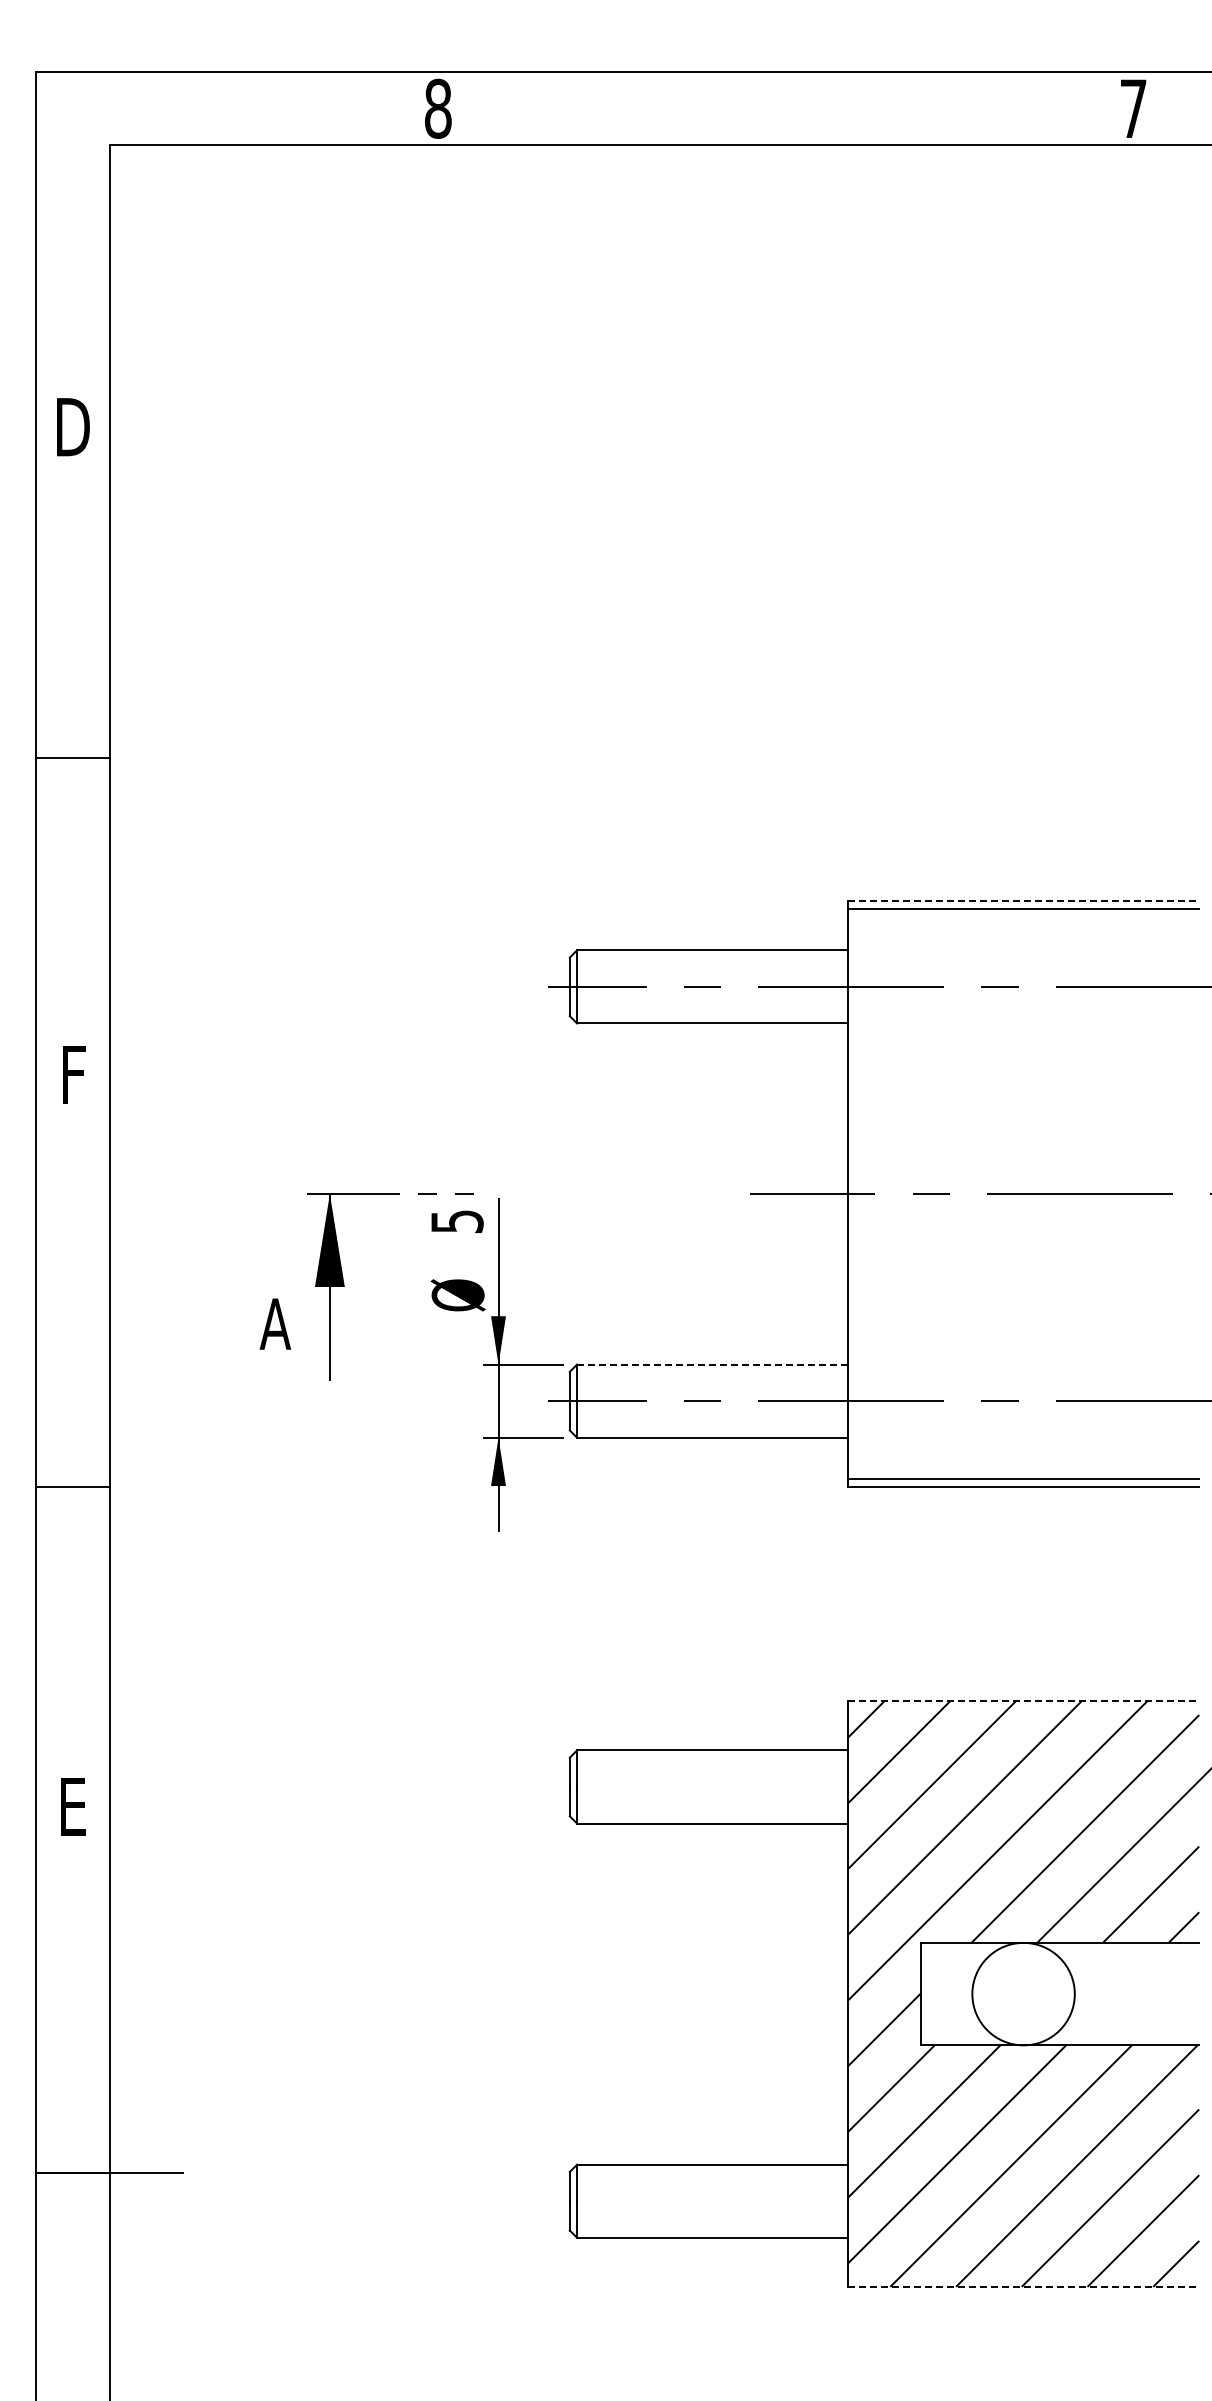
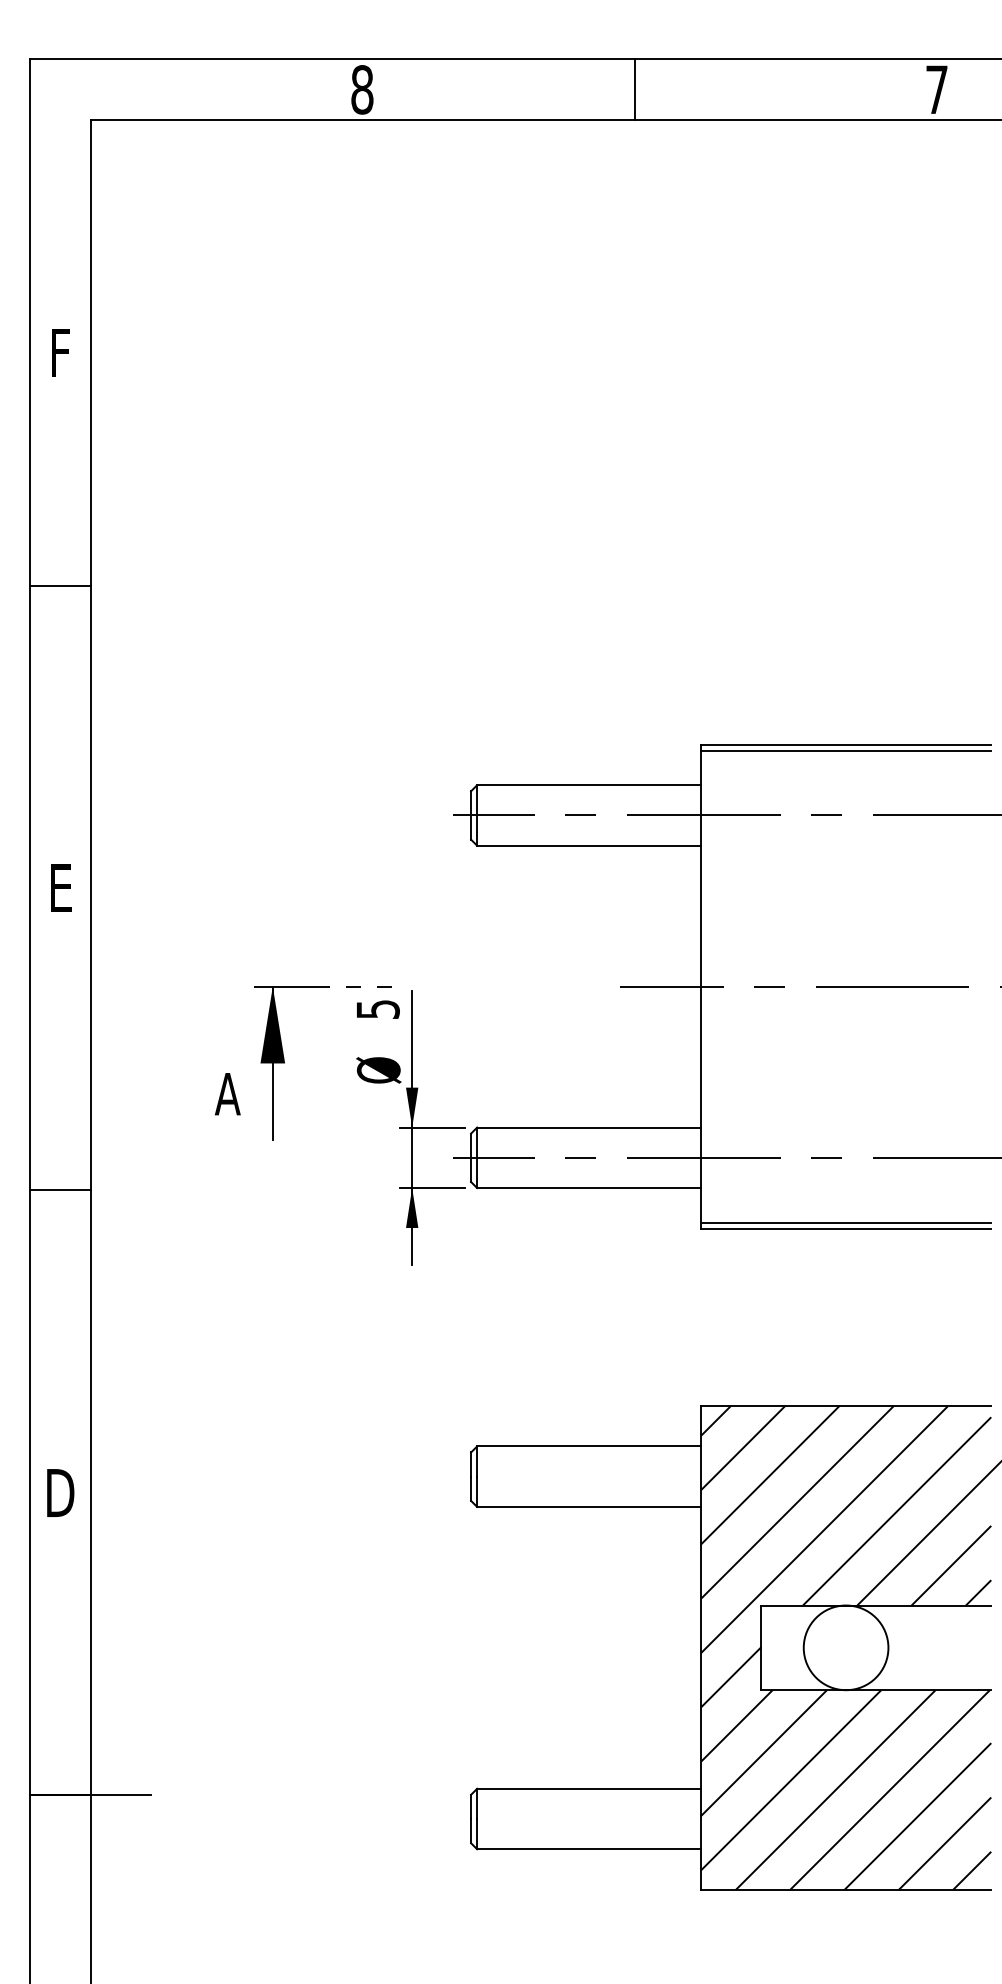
line: (768, 108) -> (635, 89), added
text: (73, 427) -> (60, 353), D -> F
line: (72, 757) -> (60, 585), moved
line: (1023, 901) -> (846, 744), dashed -> solid
text: (73, 1074) -> (60, 887), F -> E
line: (712, 1364) -> (589, 1127), dashed -> solid
line: (72, 1486) -> (60, 1190), moved
line: (1023, 1701) -> (846, 1406), dashed -> solid
text: (72, 1806) -> (60, 1492), E -> D
line: (1023, 2286) -> (846, 1889), dashed -> solid

